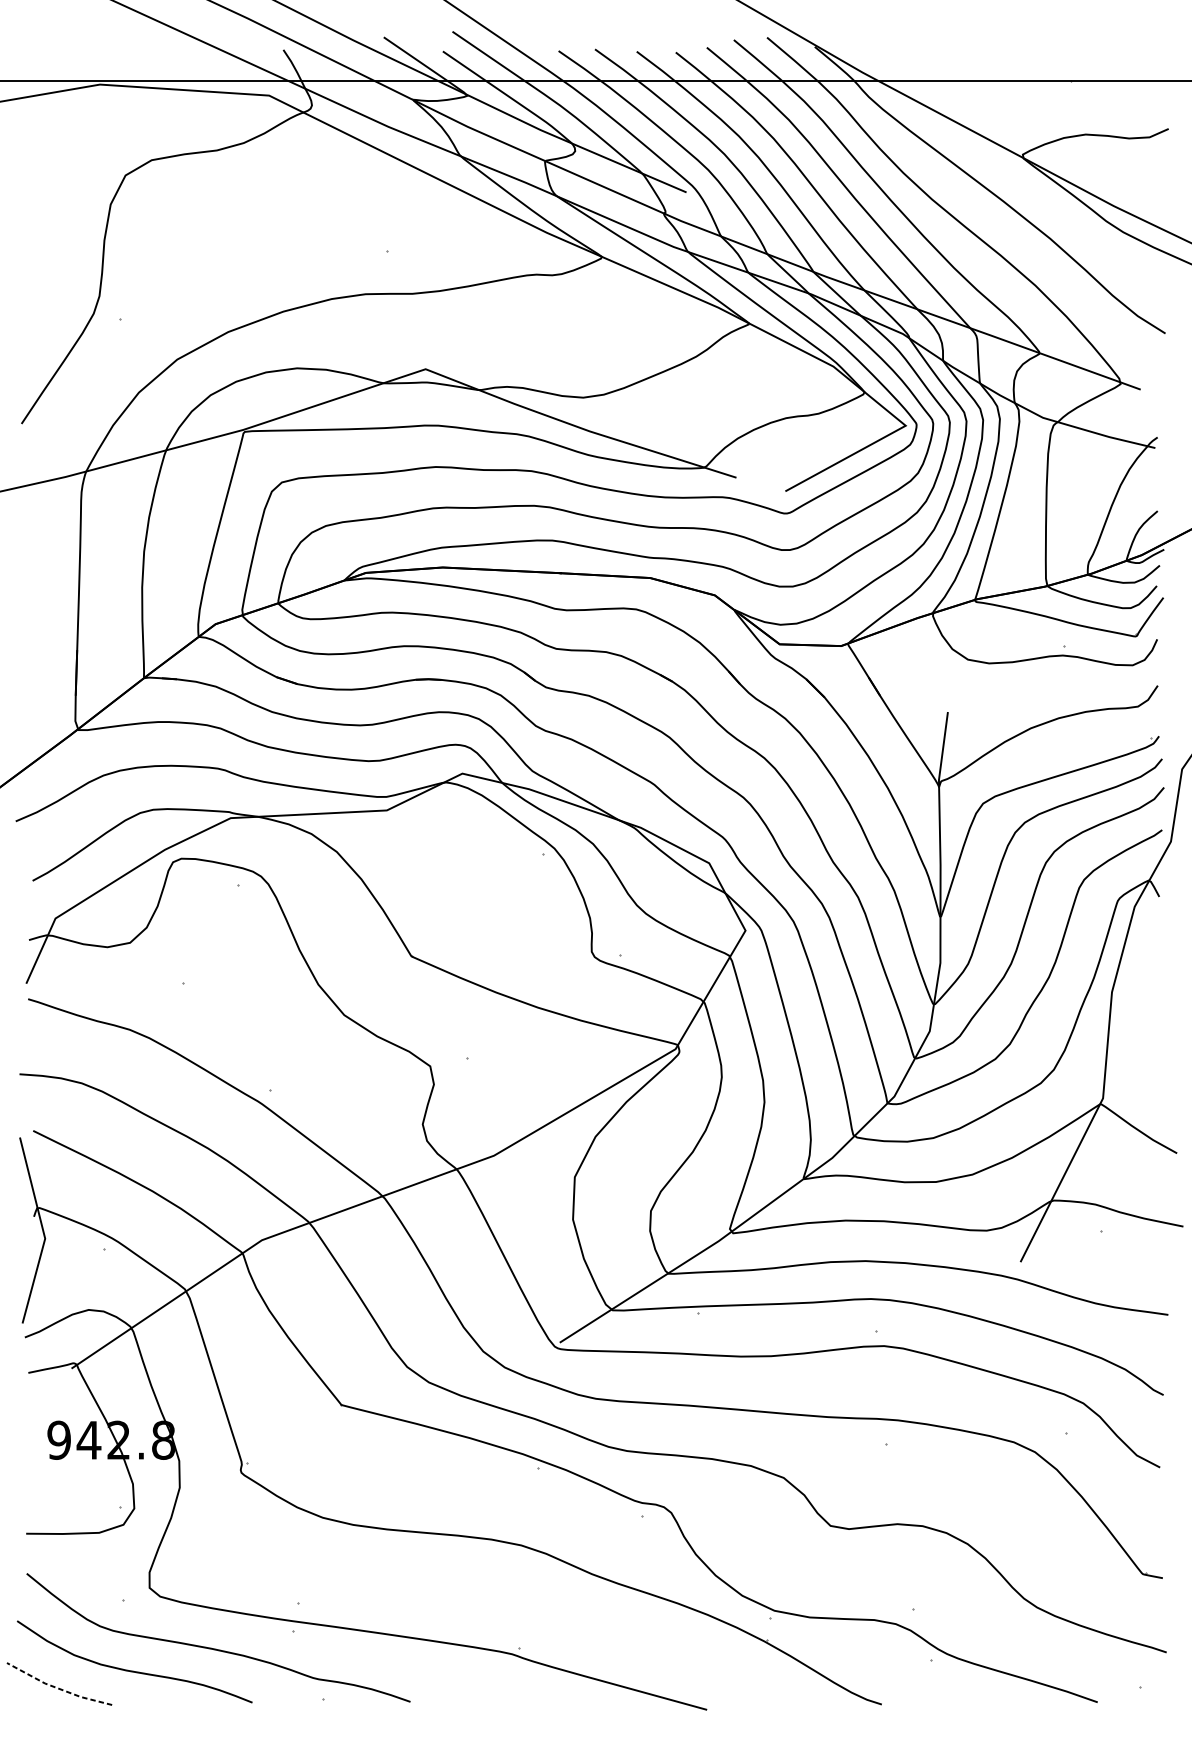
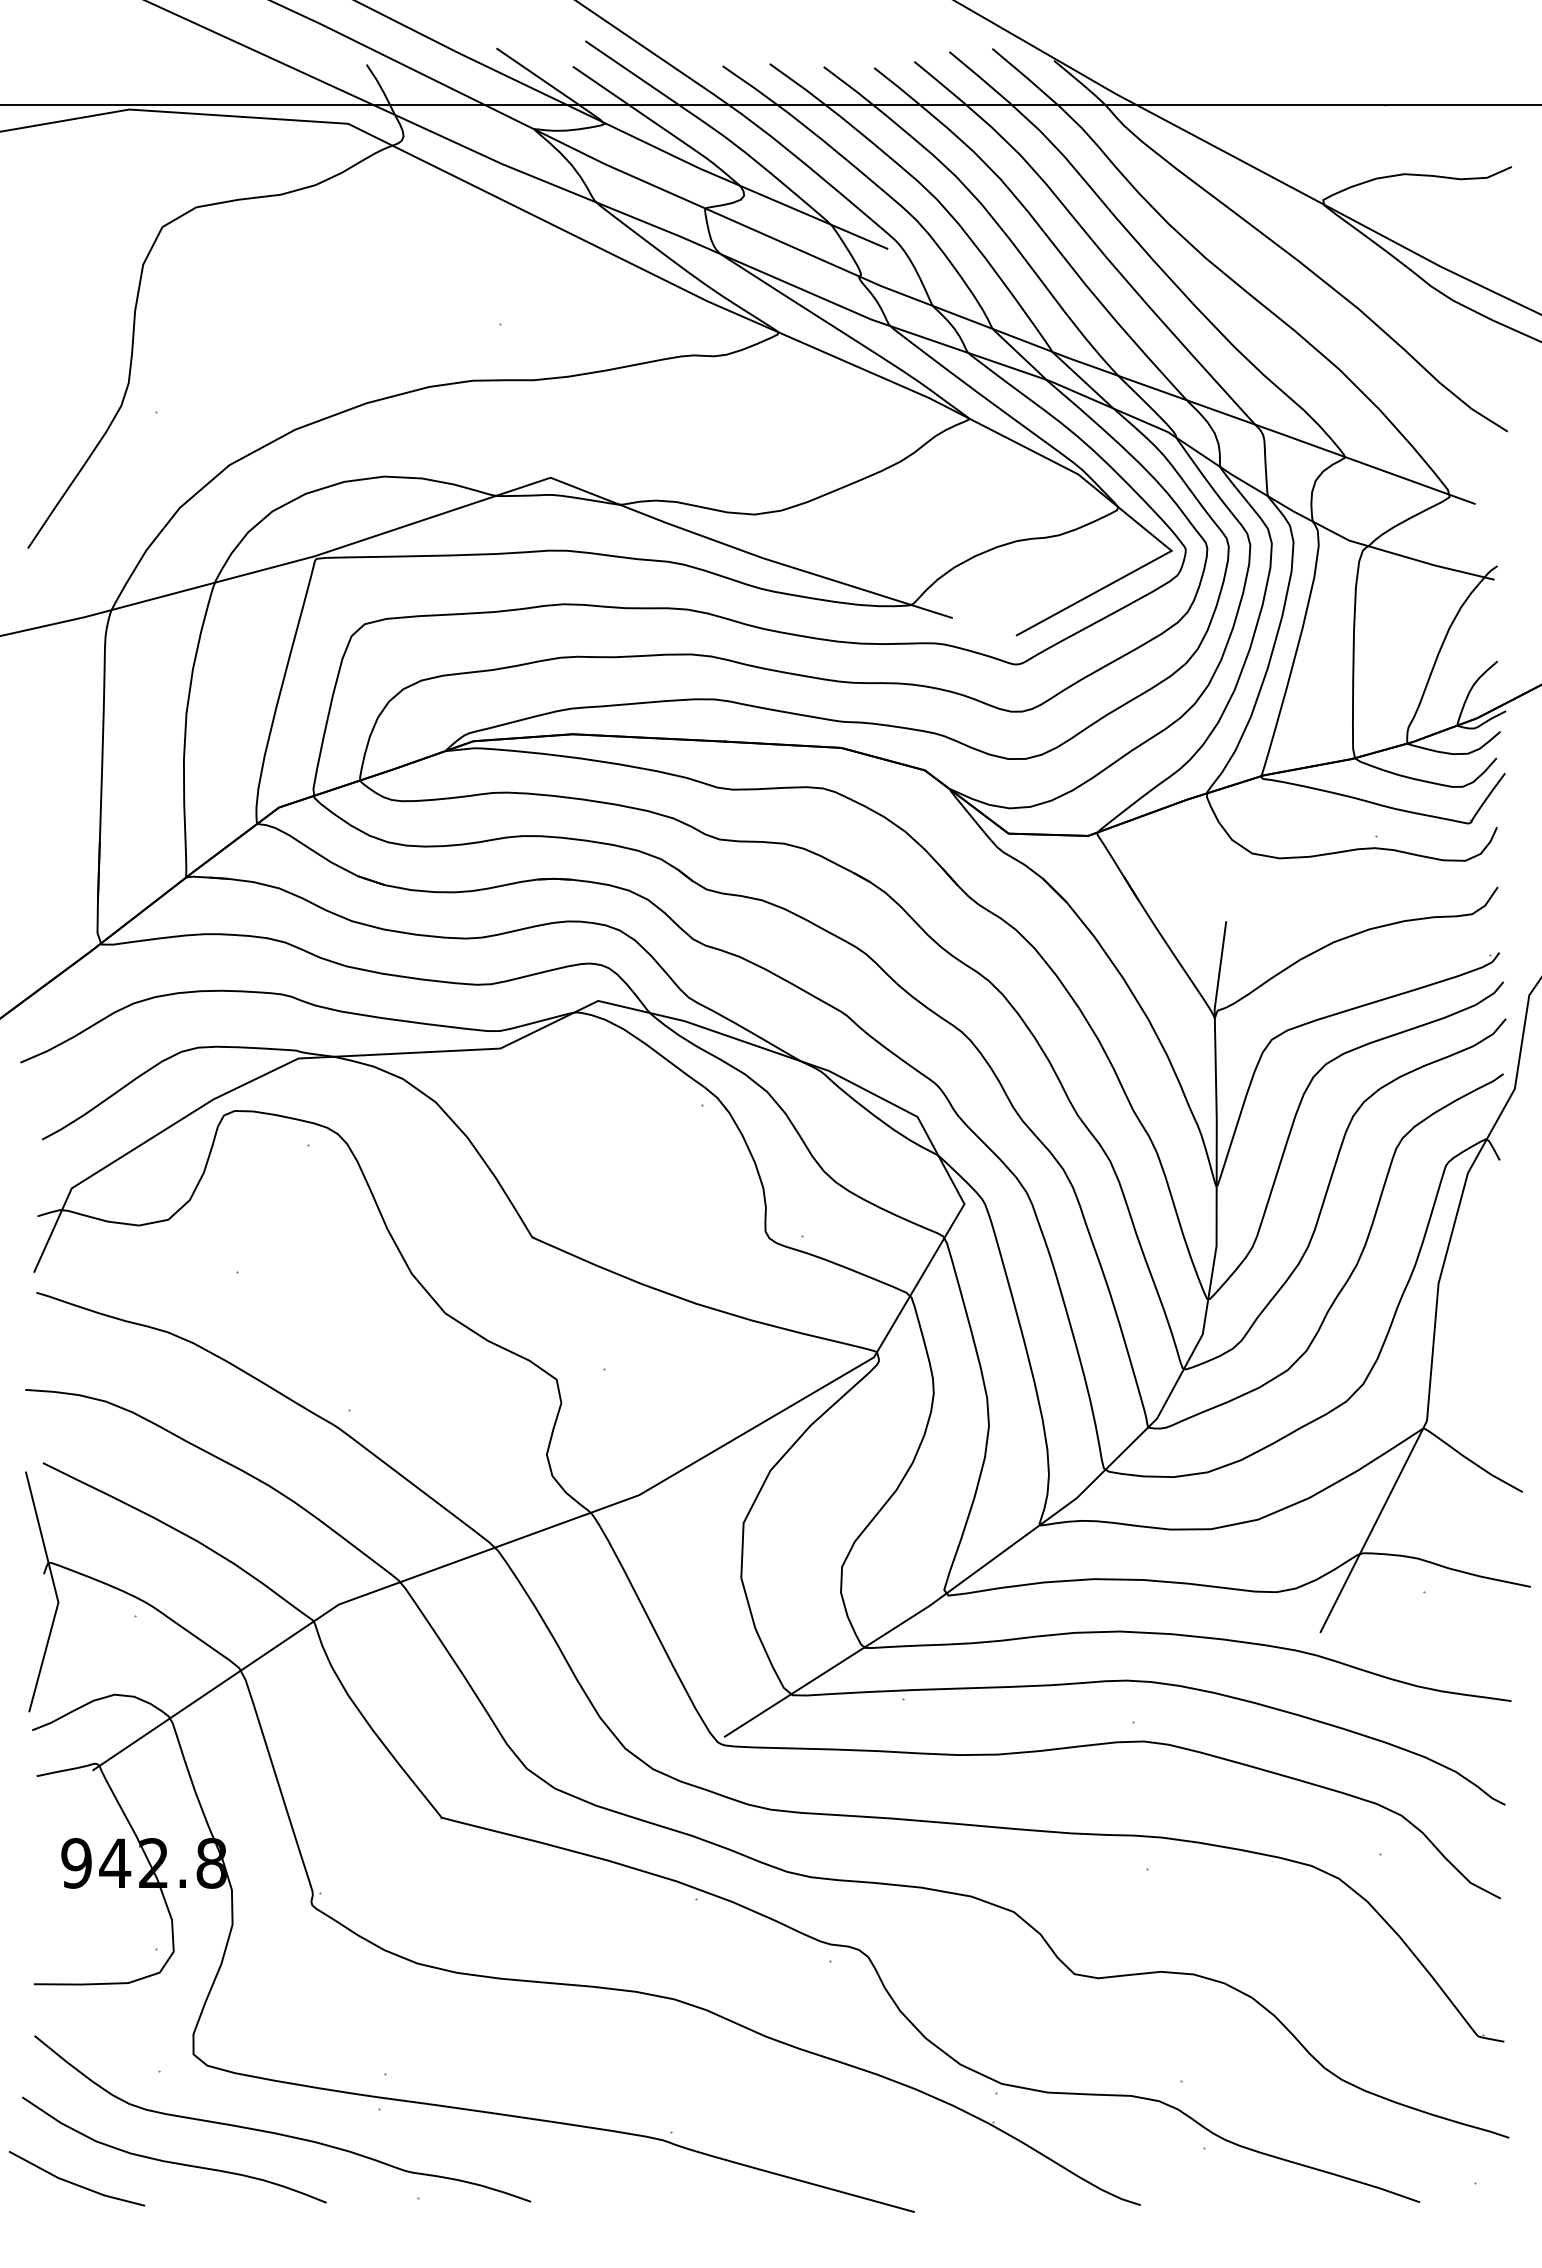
line: (57, 1688) -> (74, 2184), dashed -> solid

